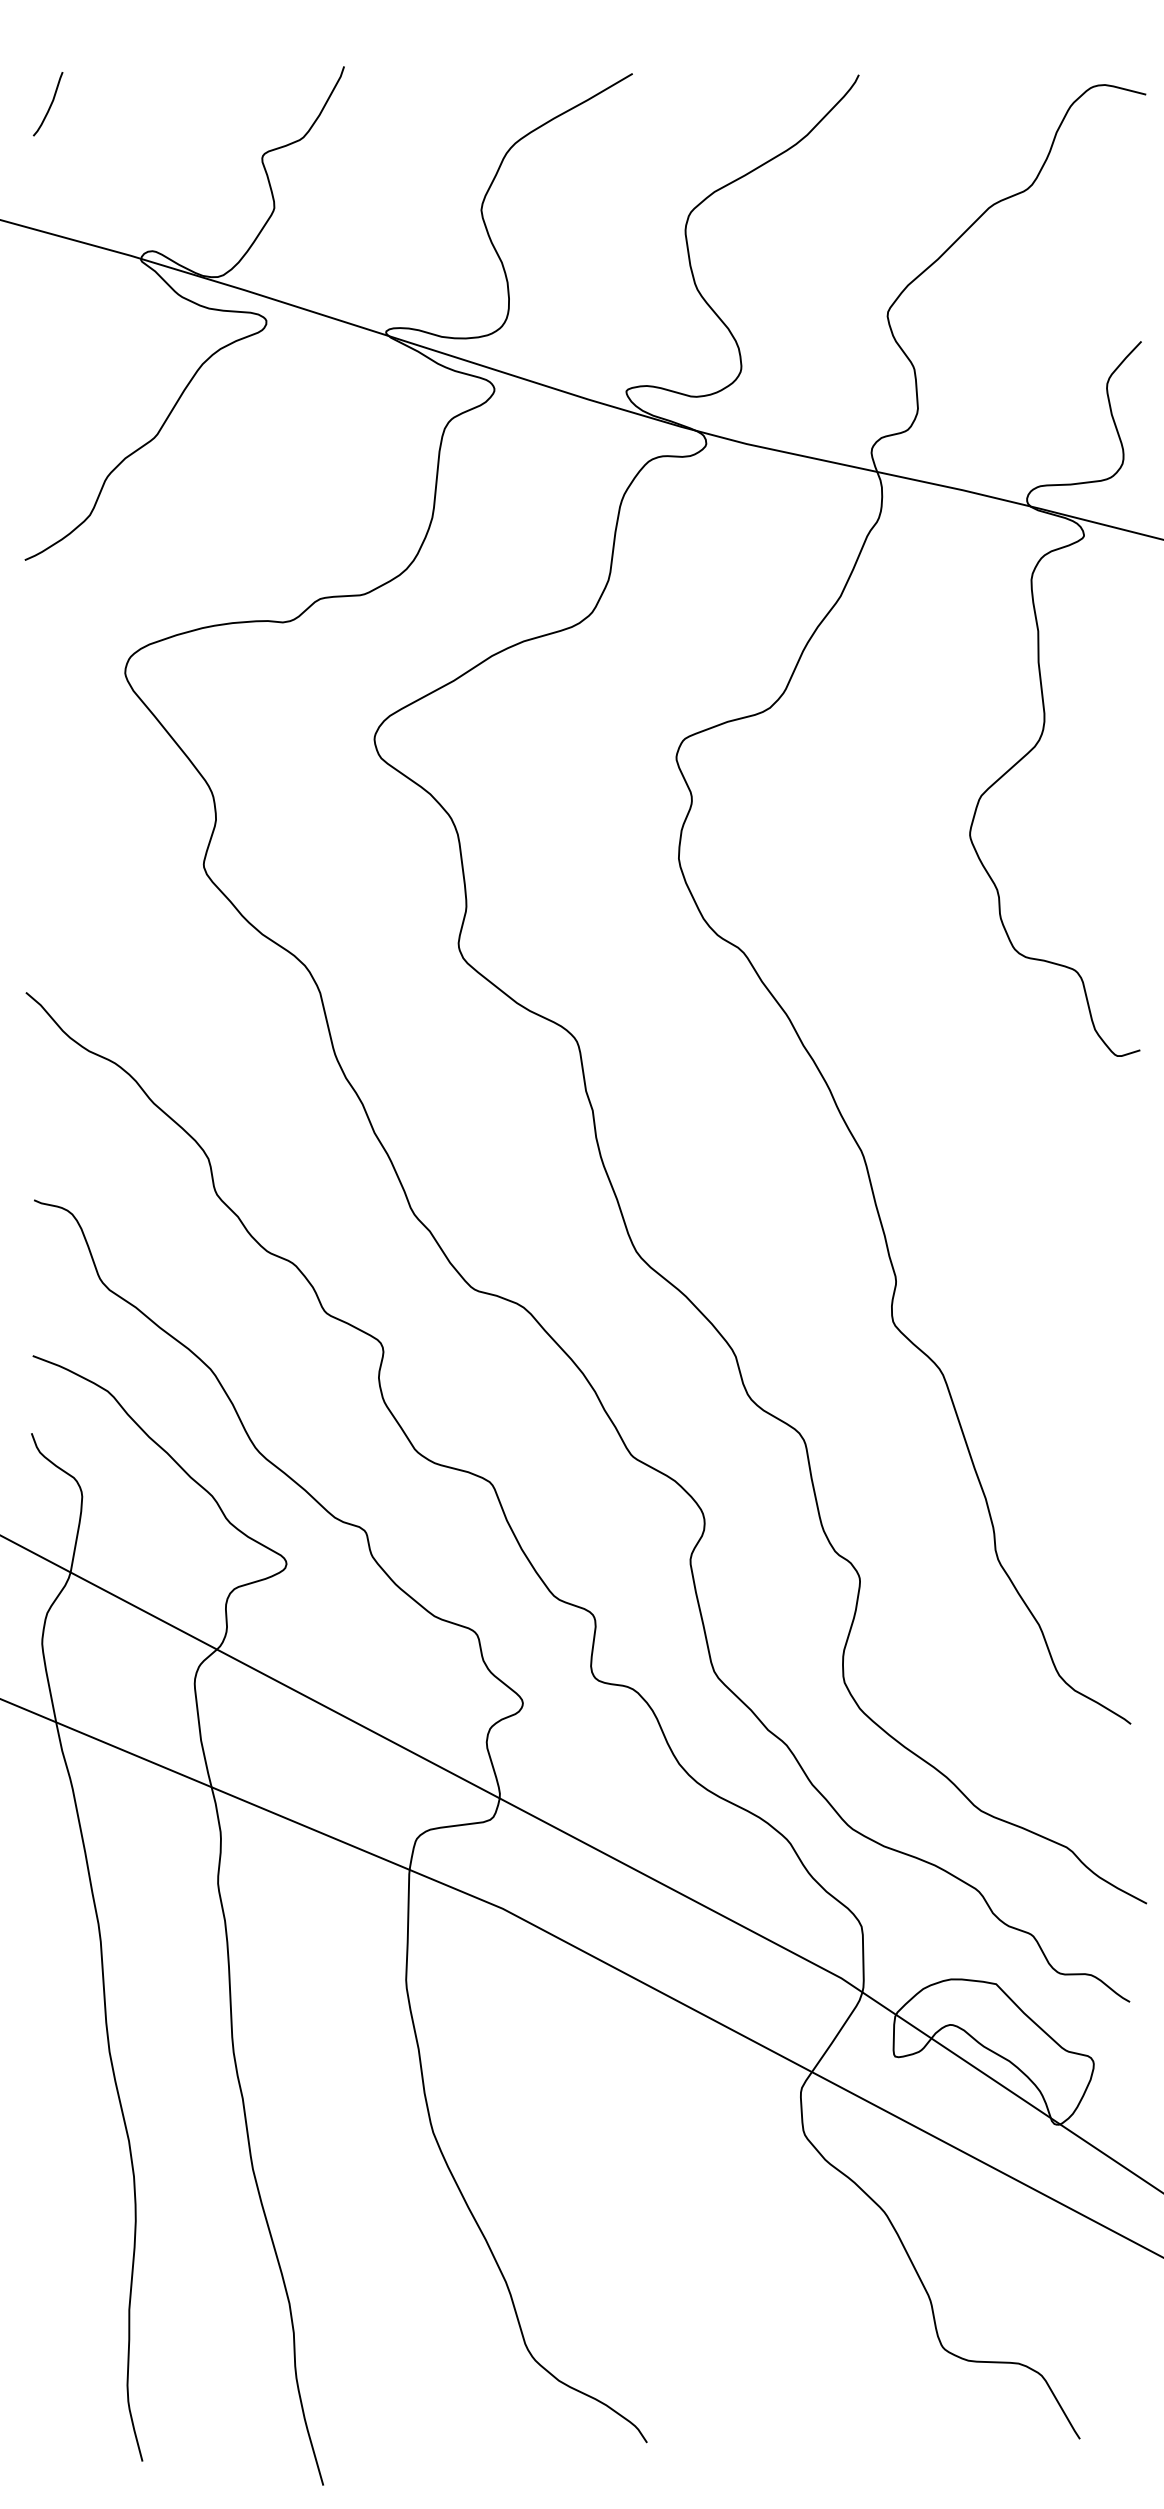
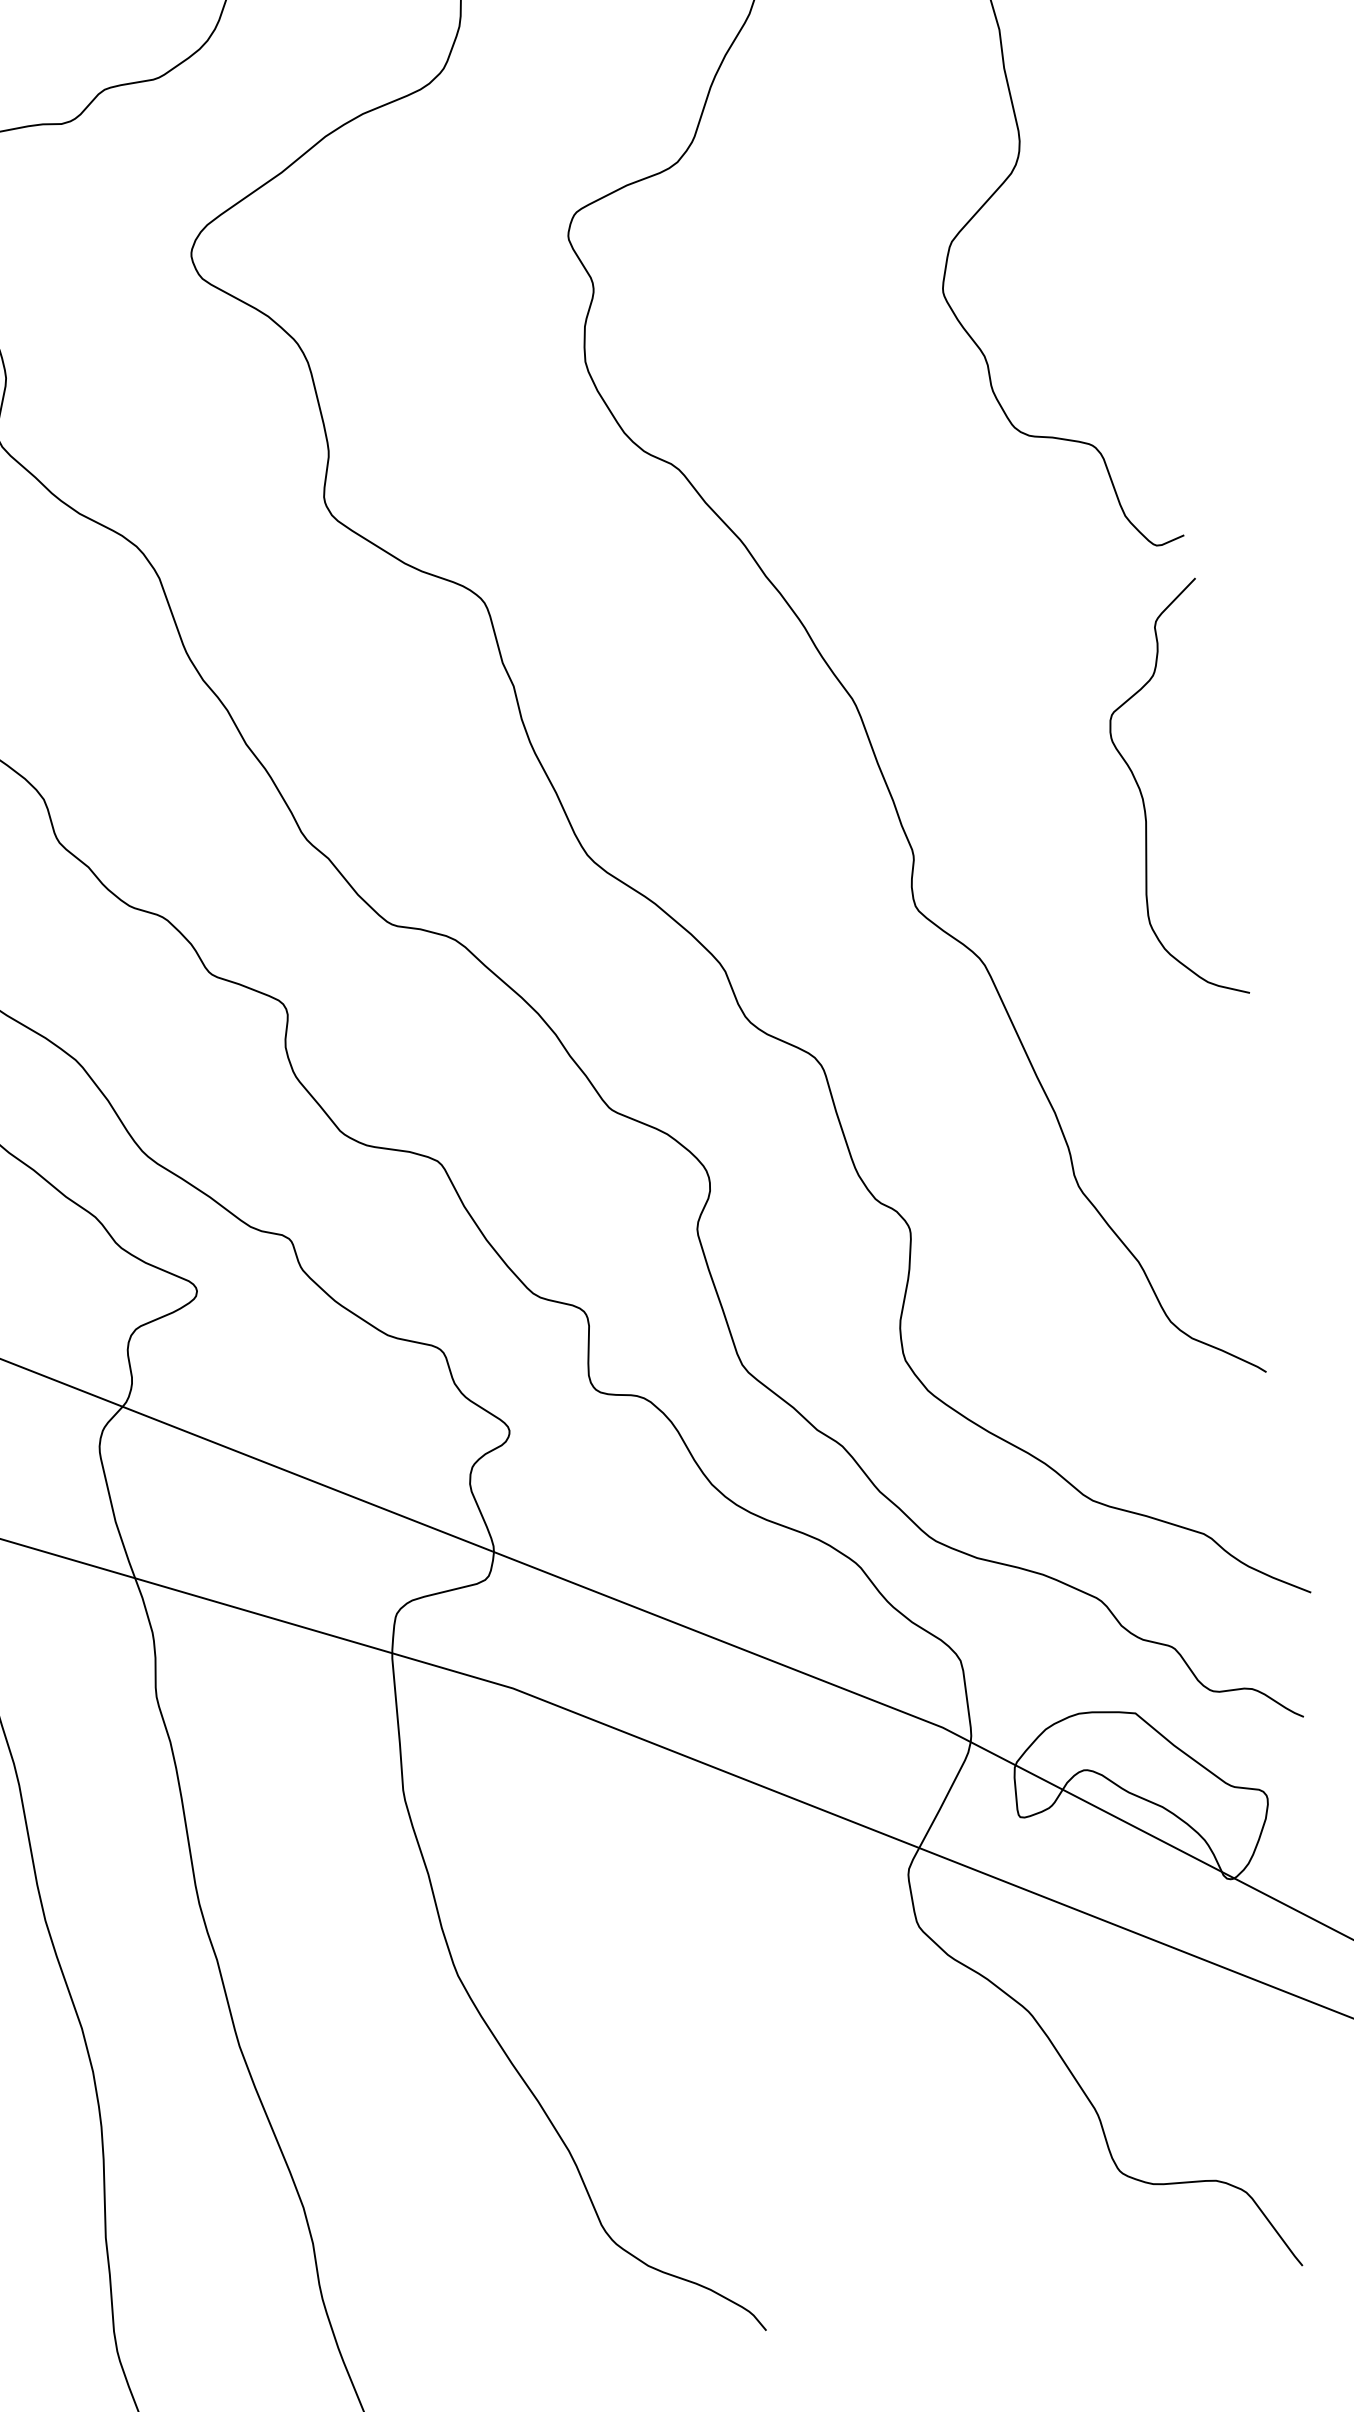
curve: (1084, 1254) -> (1143, 796), added

